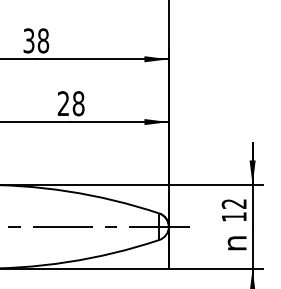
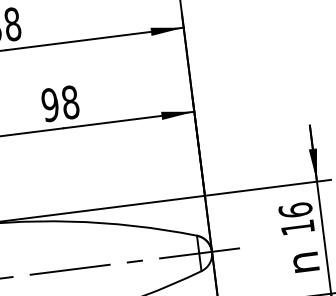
text: (63, 103) -> (50, 104), 28 -> 98
text: (233, 203) -> (294, 209), 12 -> 16

